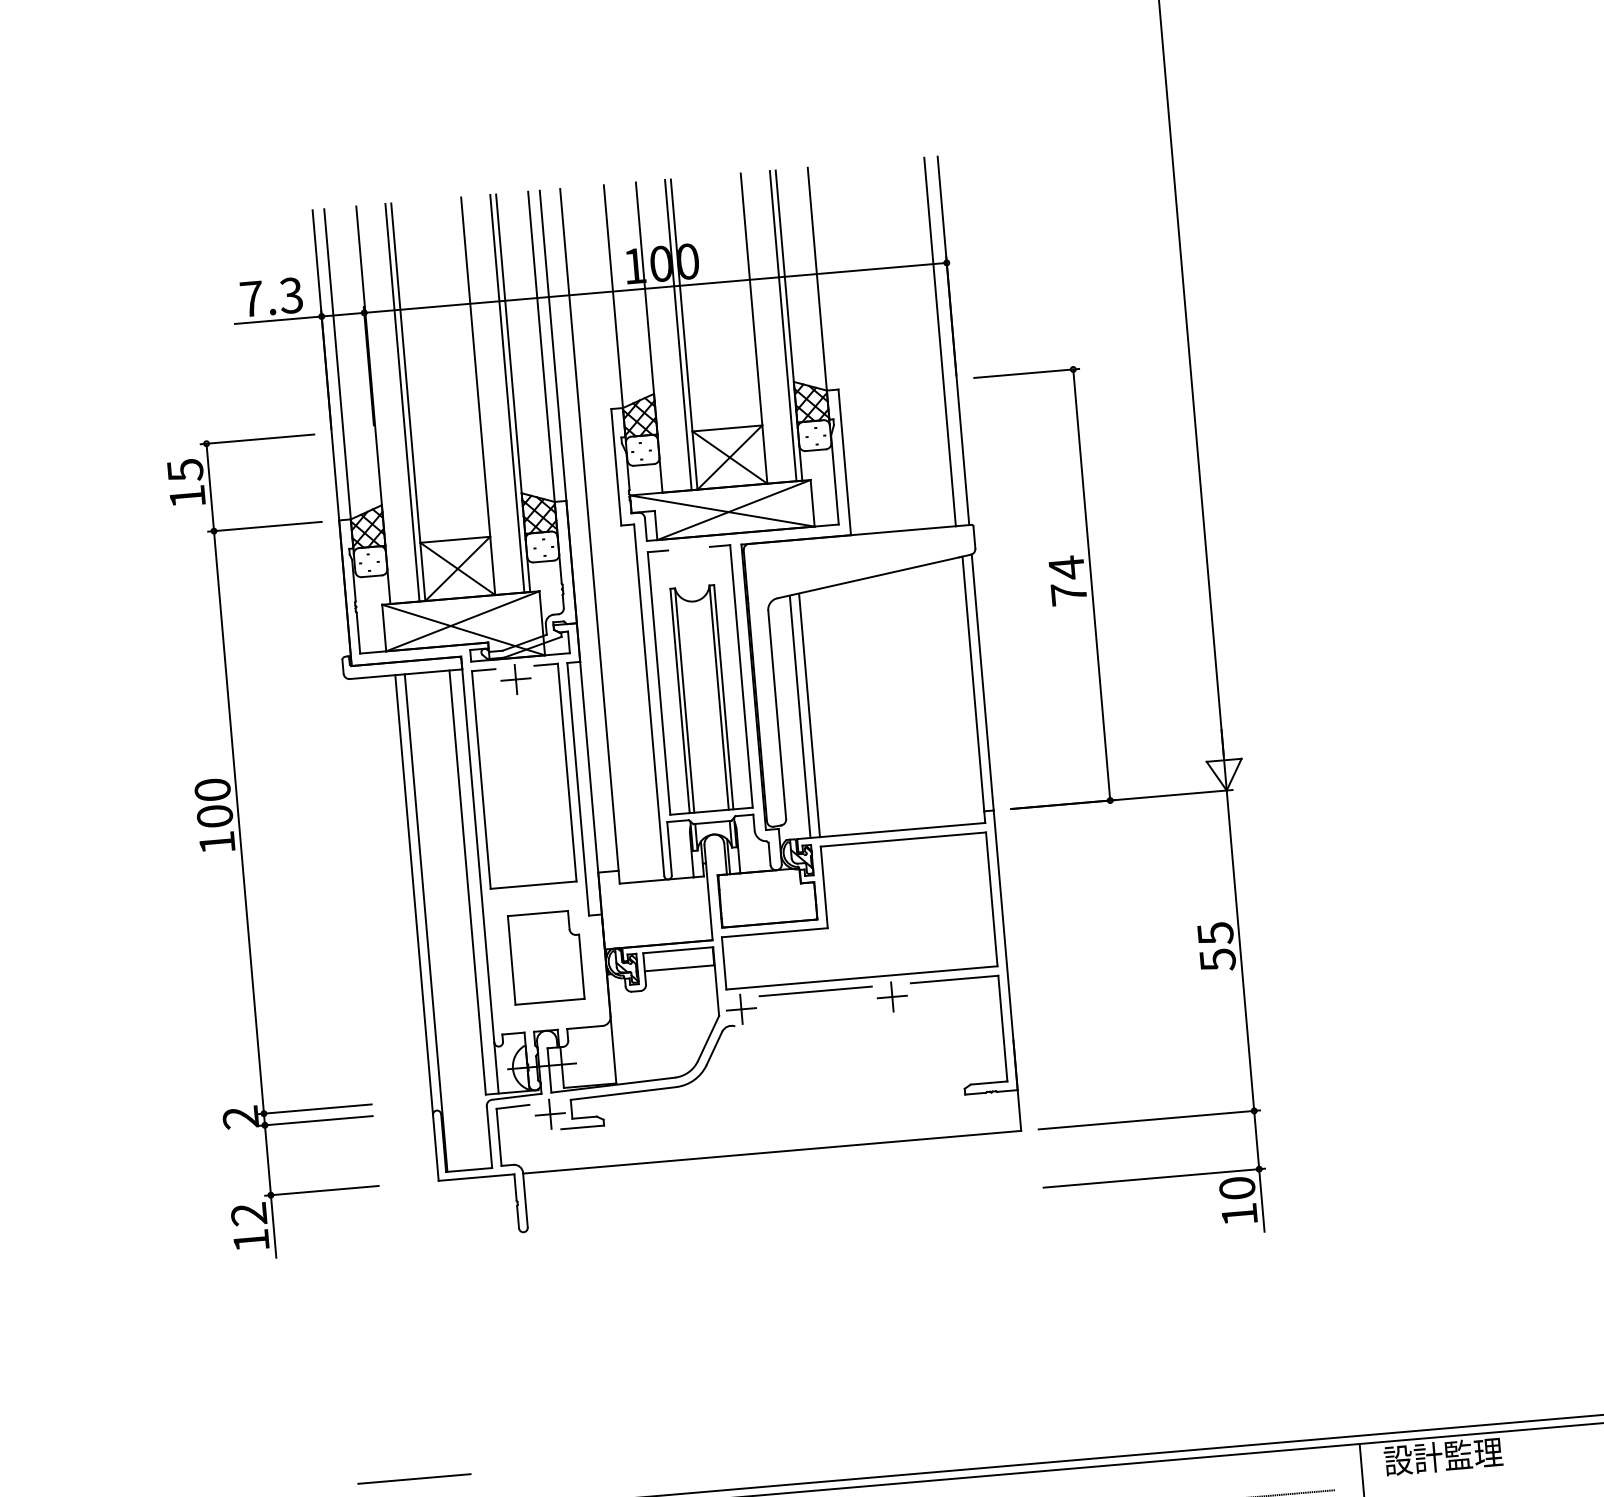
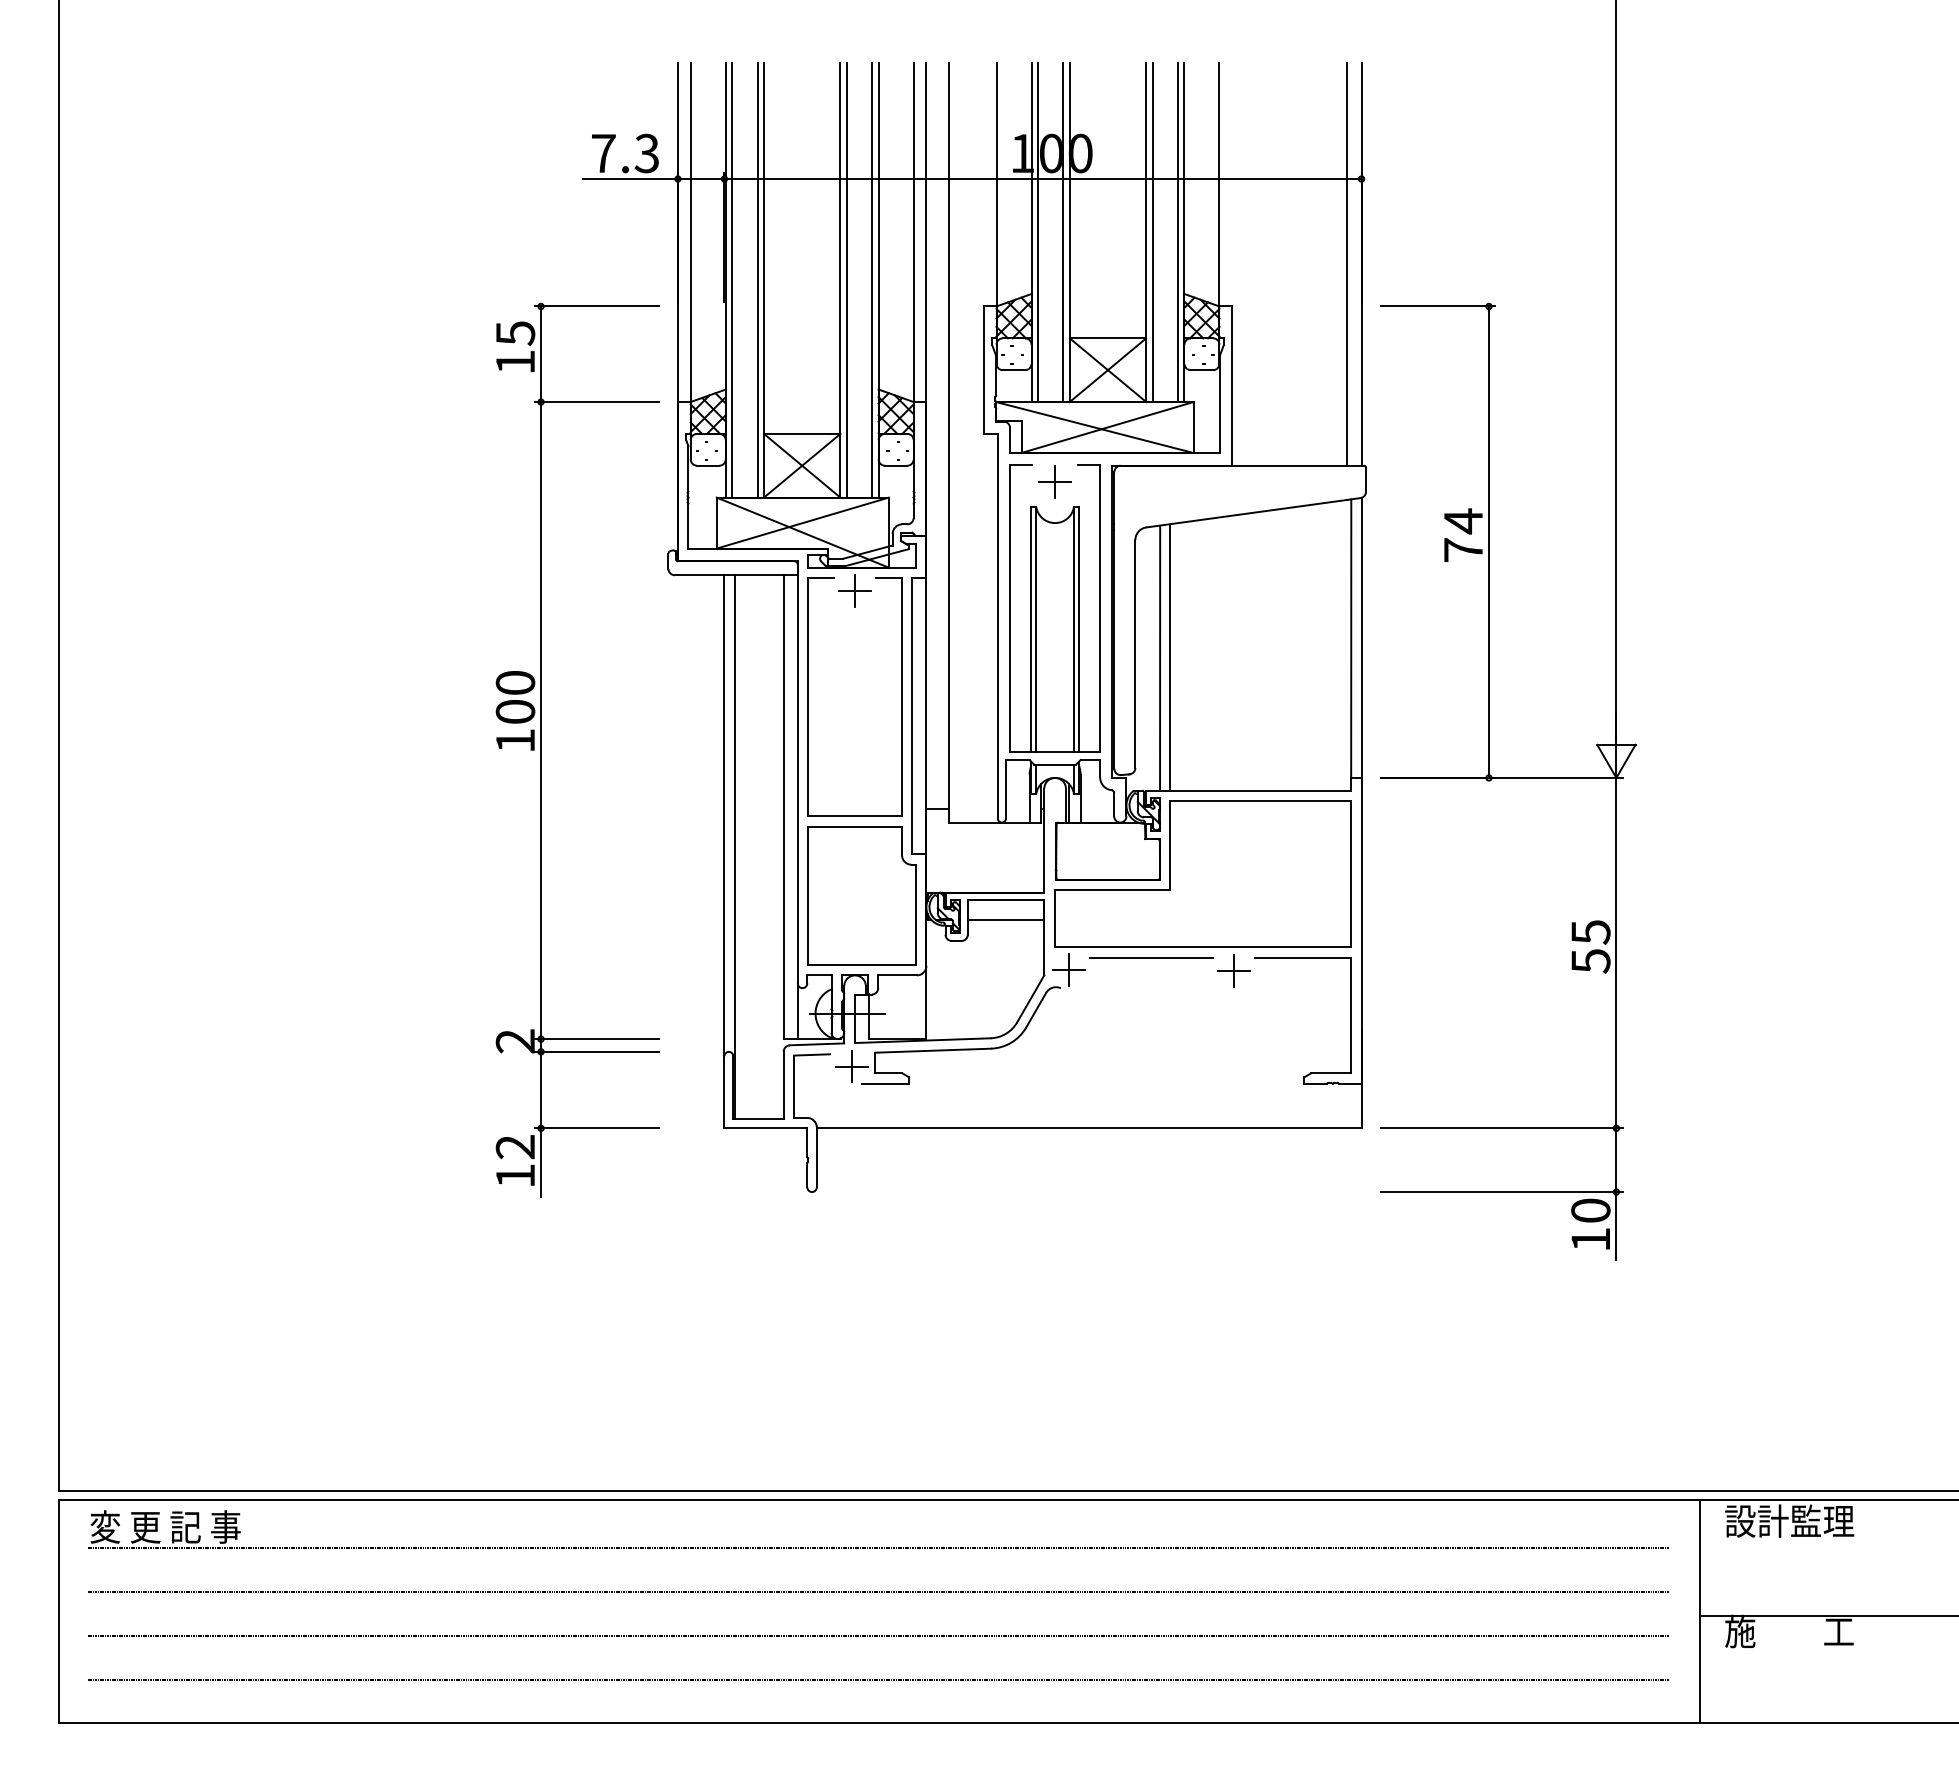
line: (759, 328) -> (1152, 232), added
line: (654, 337) -> (1037, 232), added
line: (483, 395) -> (846, 279), added
line: (379, 404) -> (732, 279), added
part: (689, 563) -> (1054, 481), added
part: (545, 957) -> (861, 895), size x1.43
line: (414, 1478) -> (670, 1449), removed

